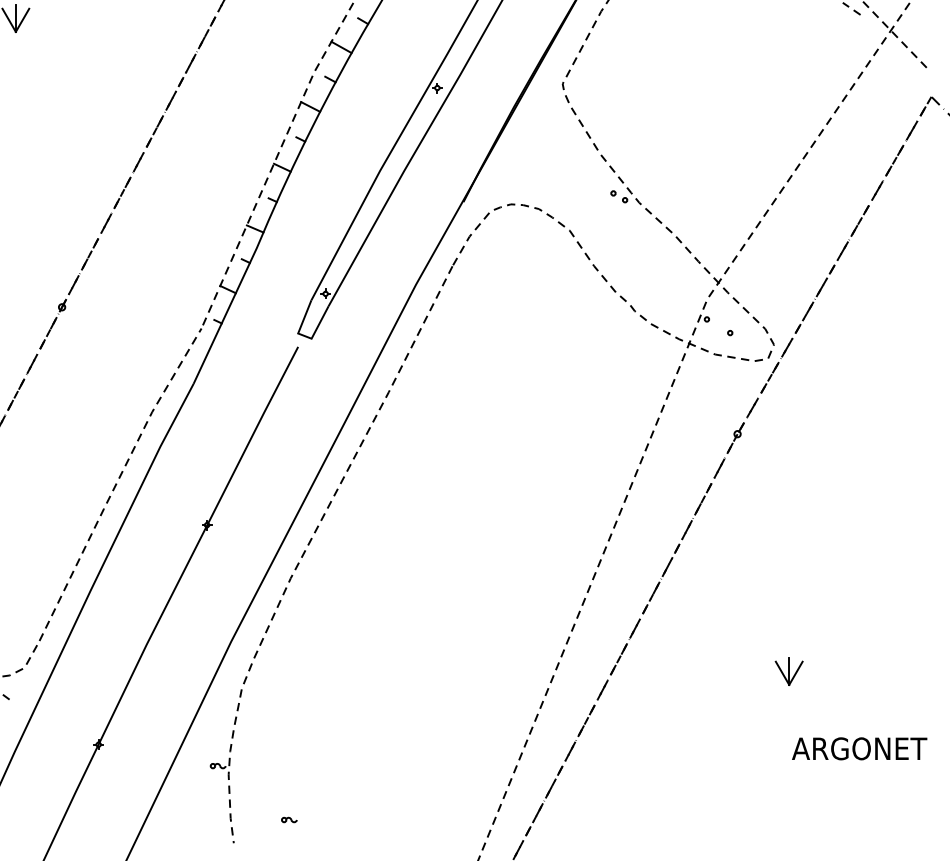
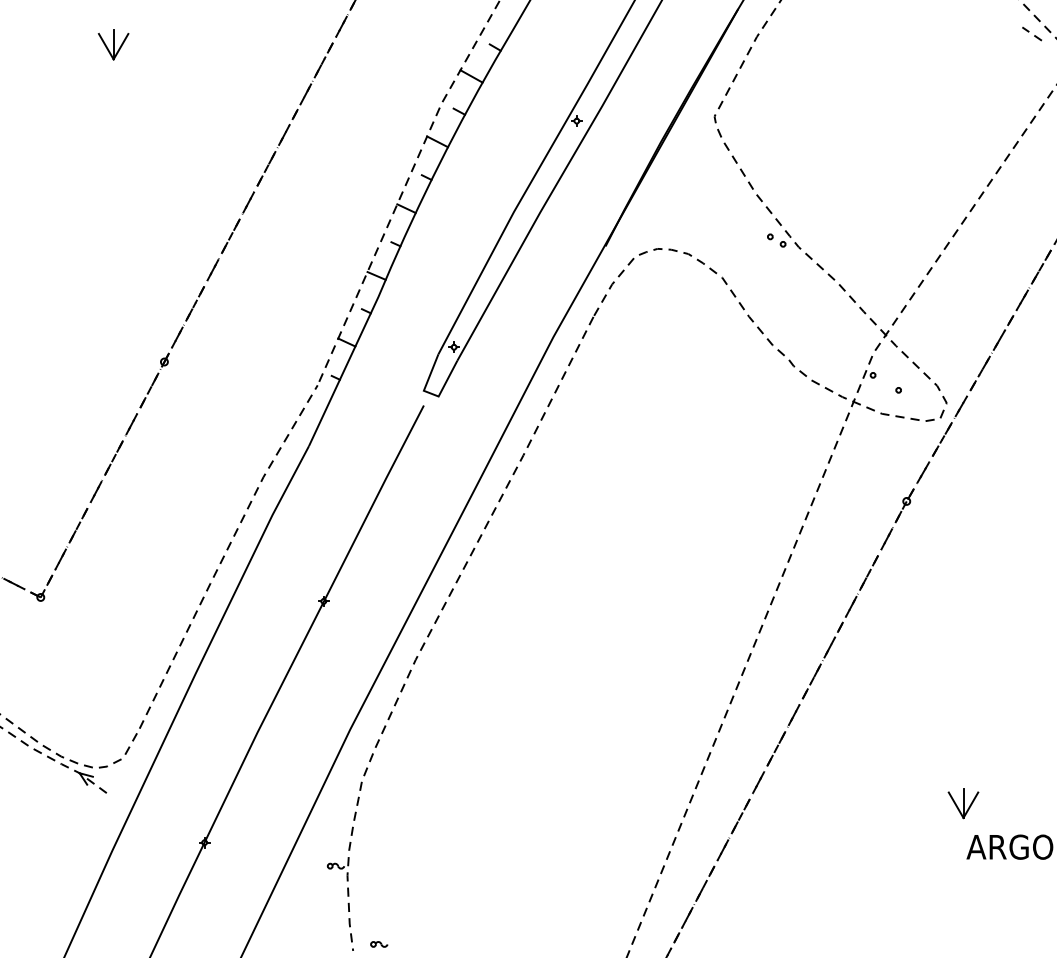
part: (789, 671) -> (963, 803), moved
part: (289, 820) -> (379, 944), moved

